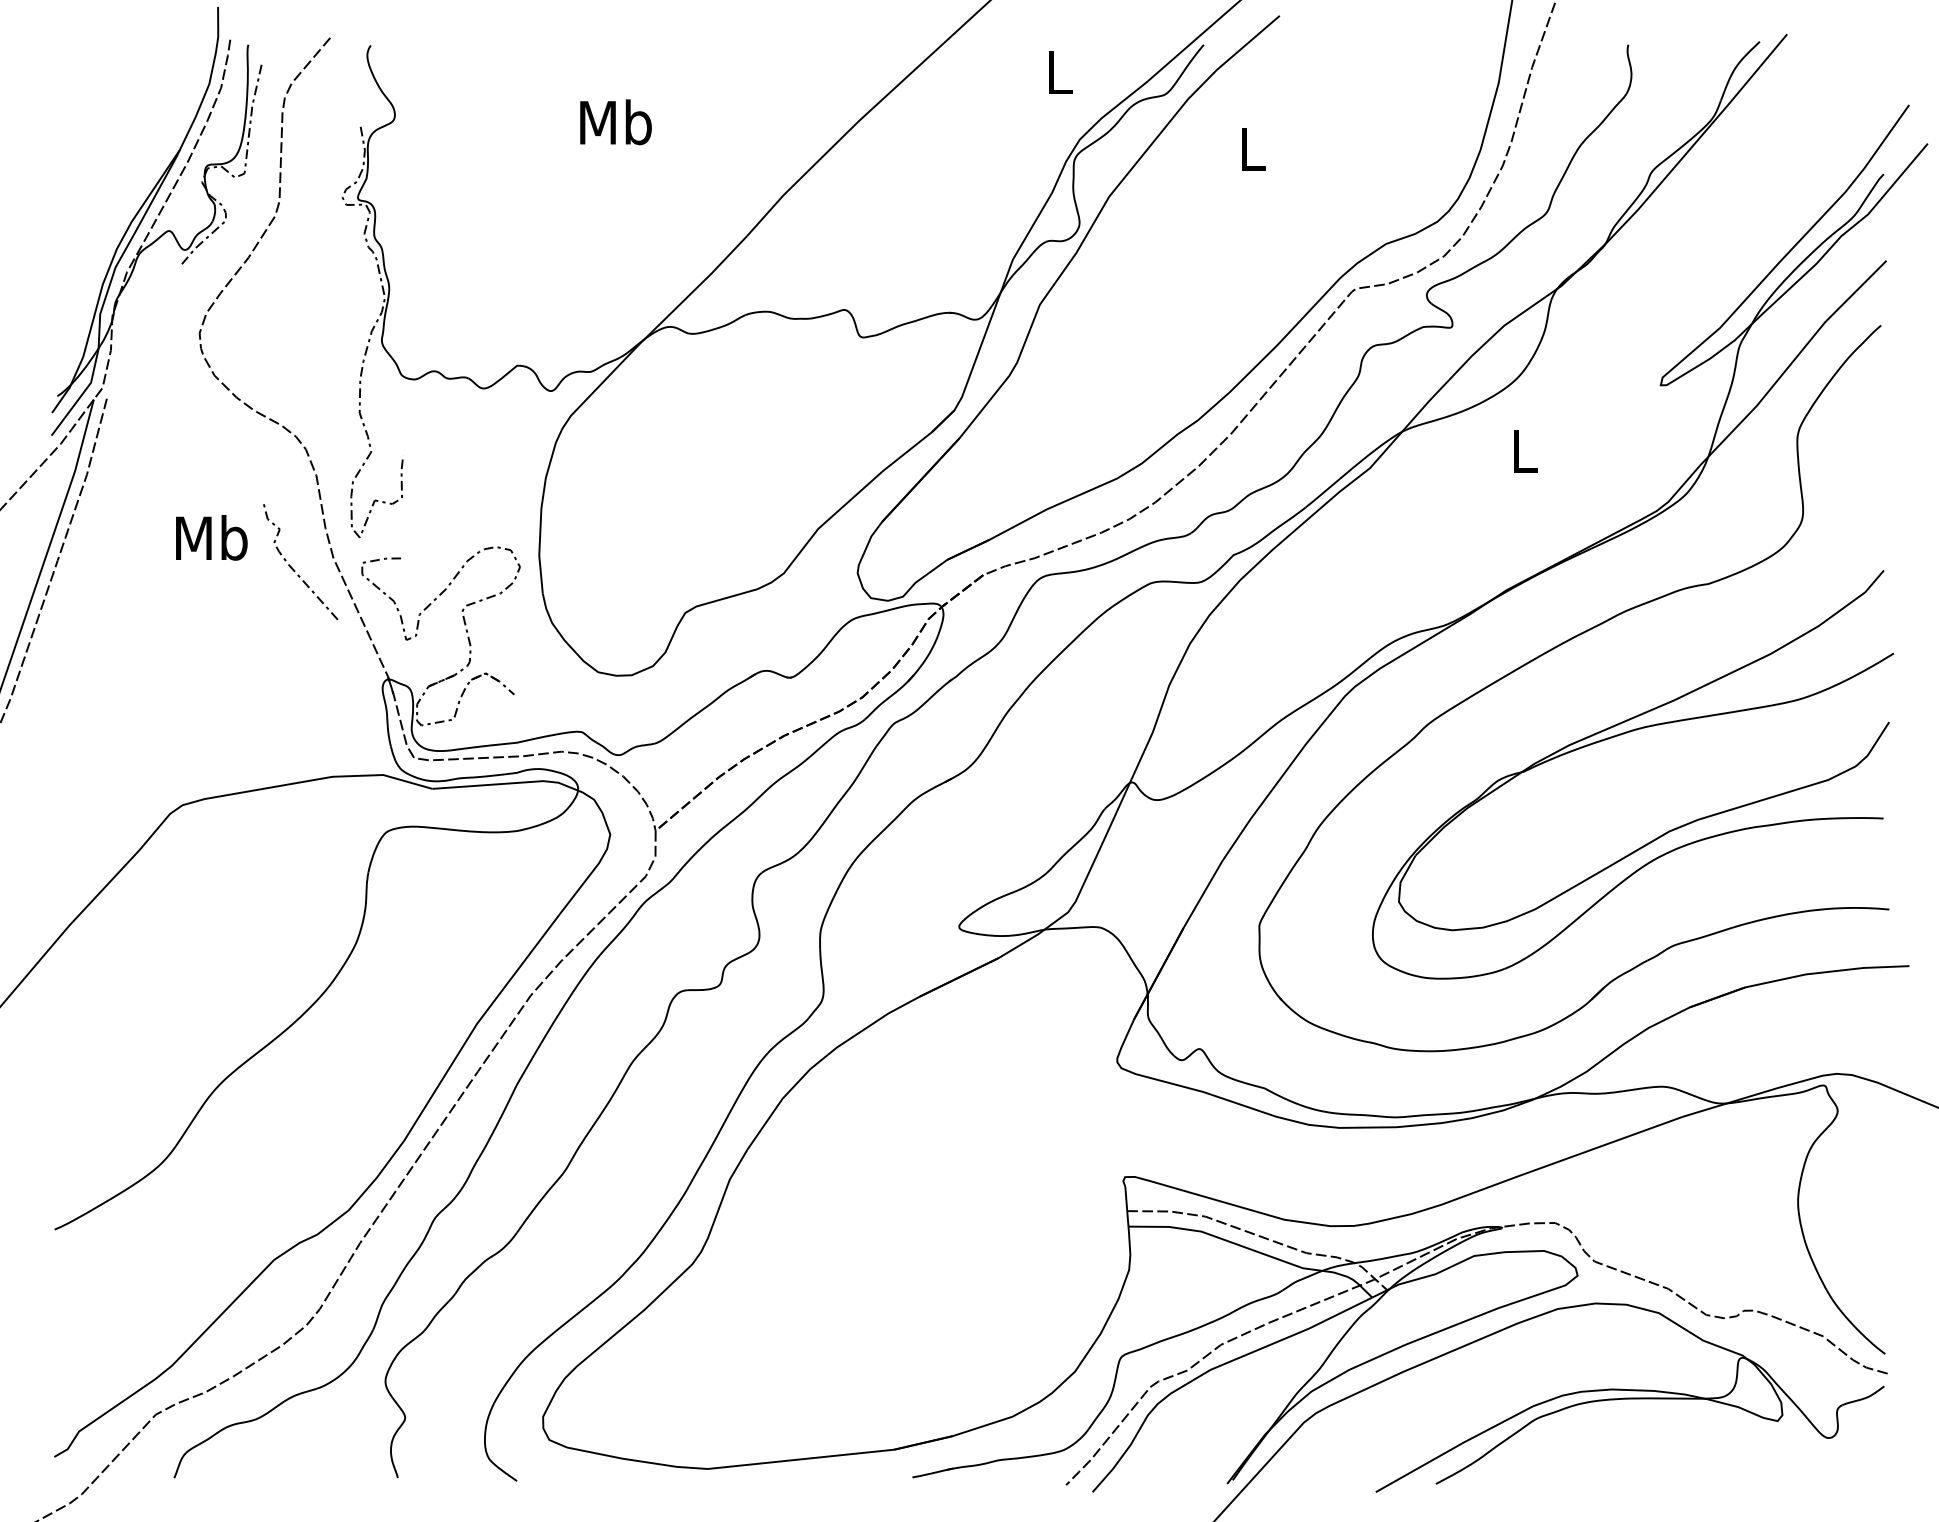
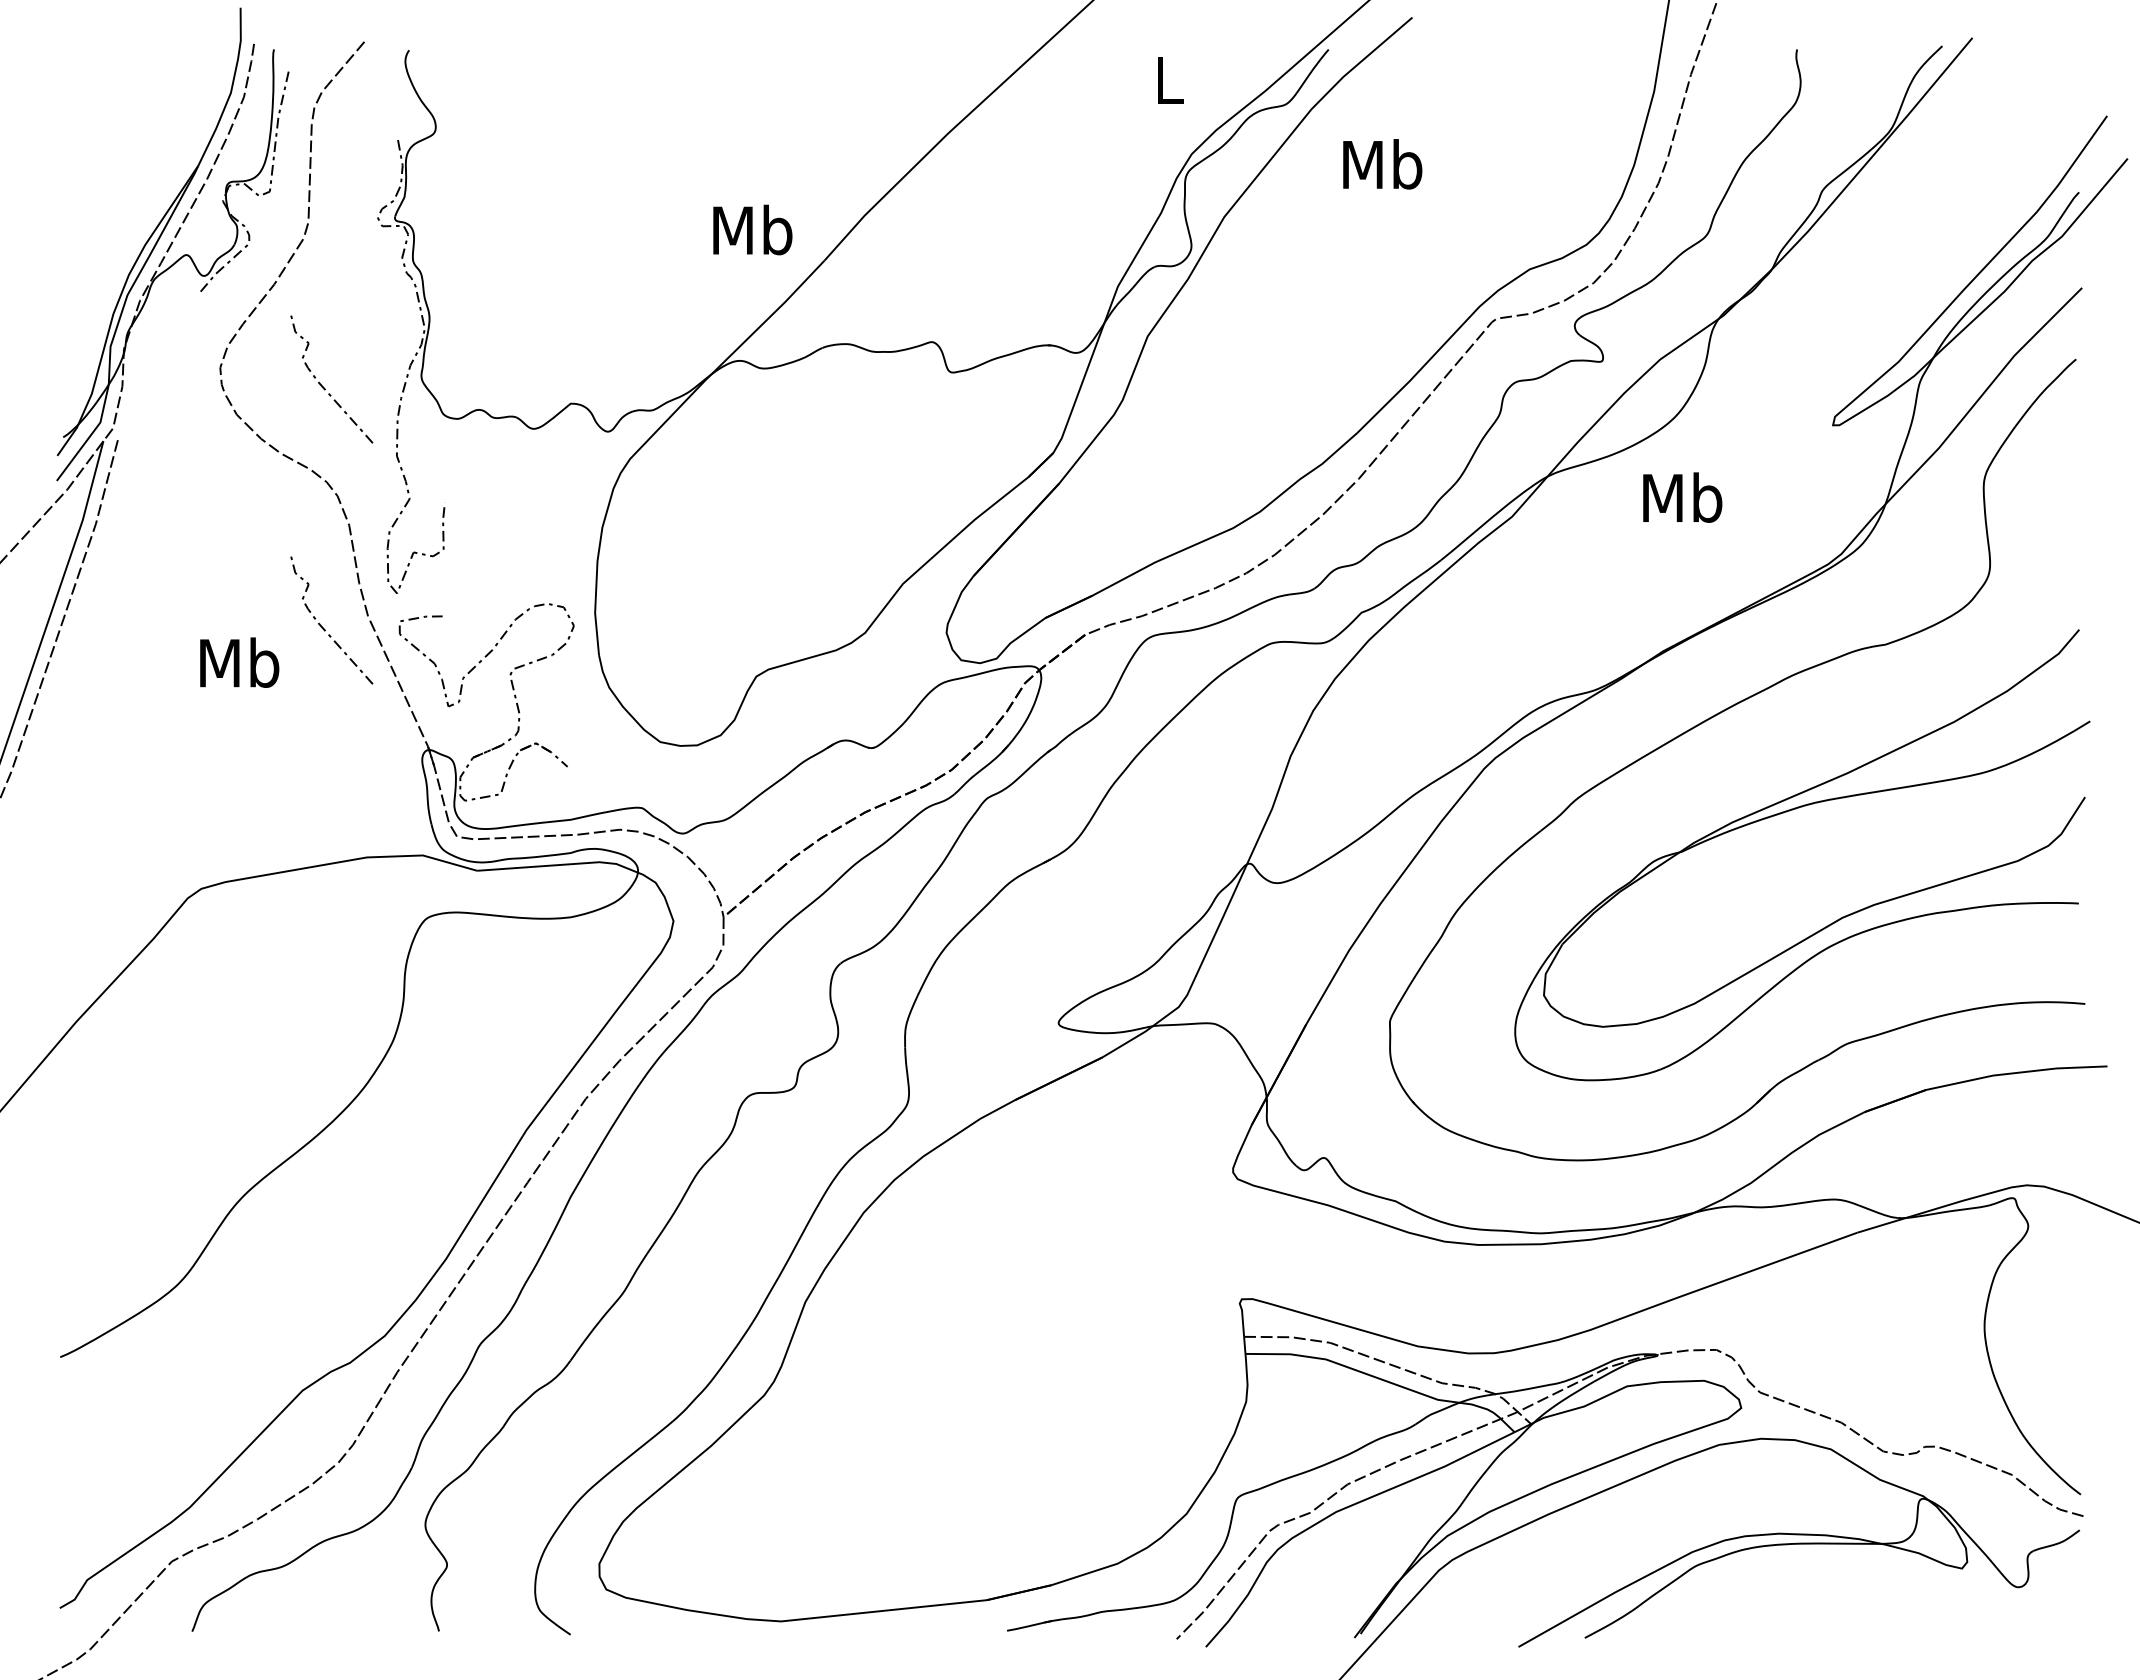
text: (615, 121) -> (752, 229), moved
text: (1252, 148) -> (1382, 164), L -> Mb
curve: (293, 350) -> (323, 386), added
text: (1524, 450) -> (1682, 497), L -> Mb
text: (211, 537) -> (239, 662), moved

